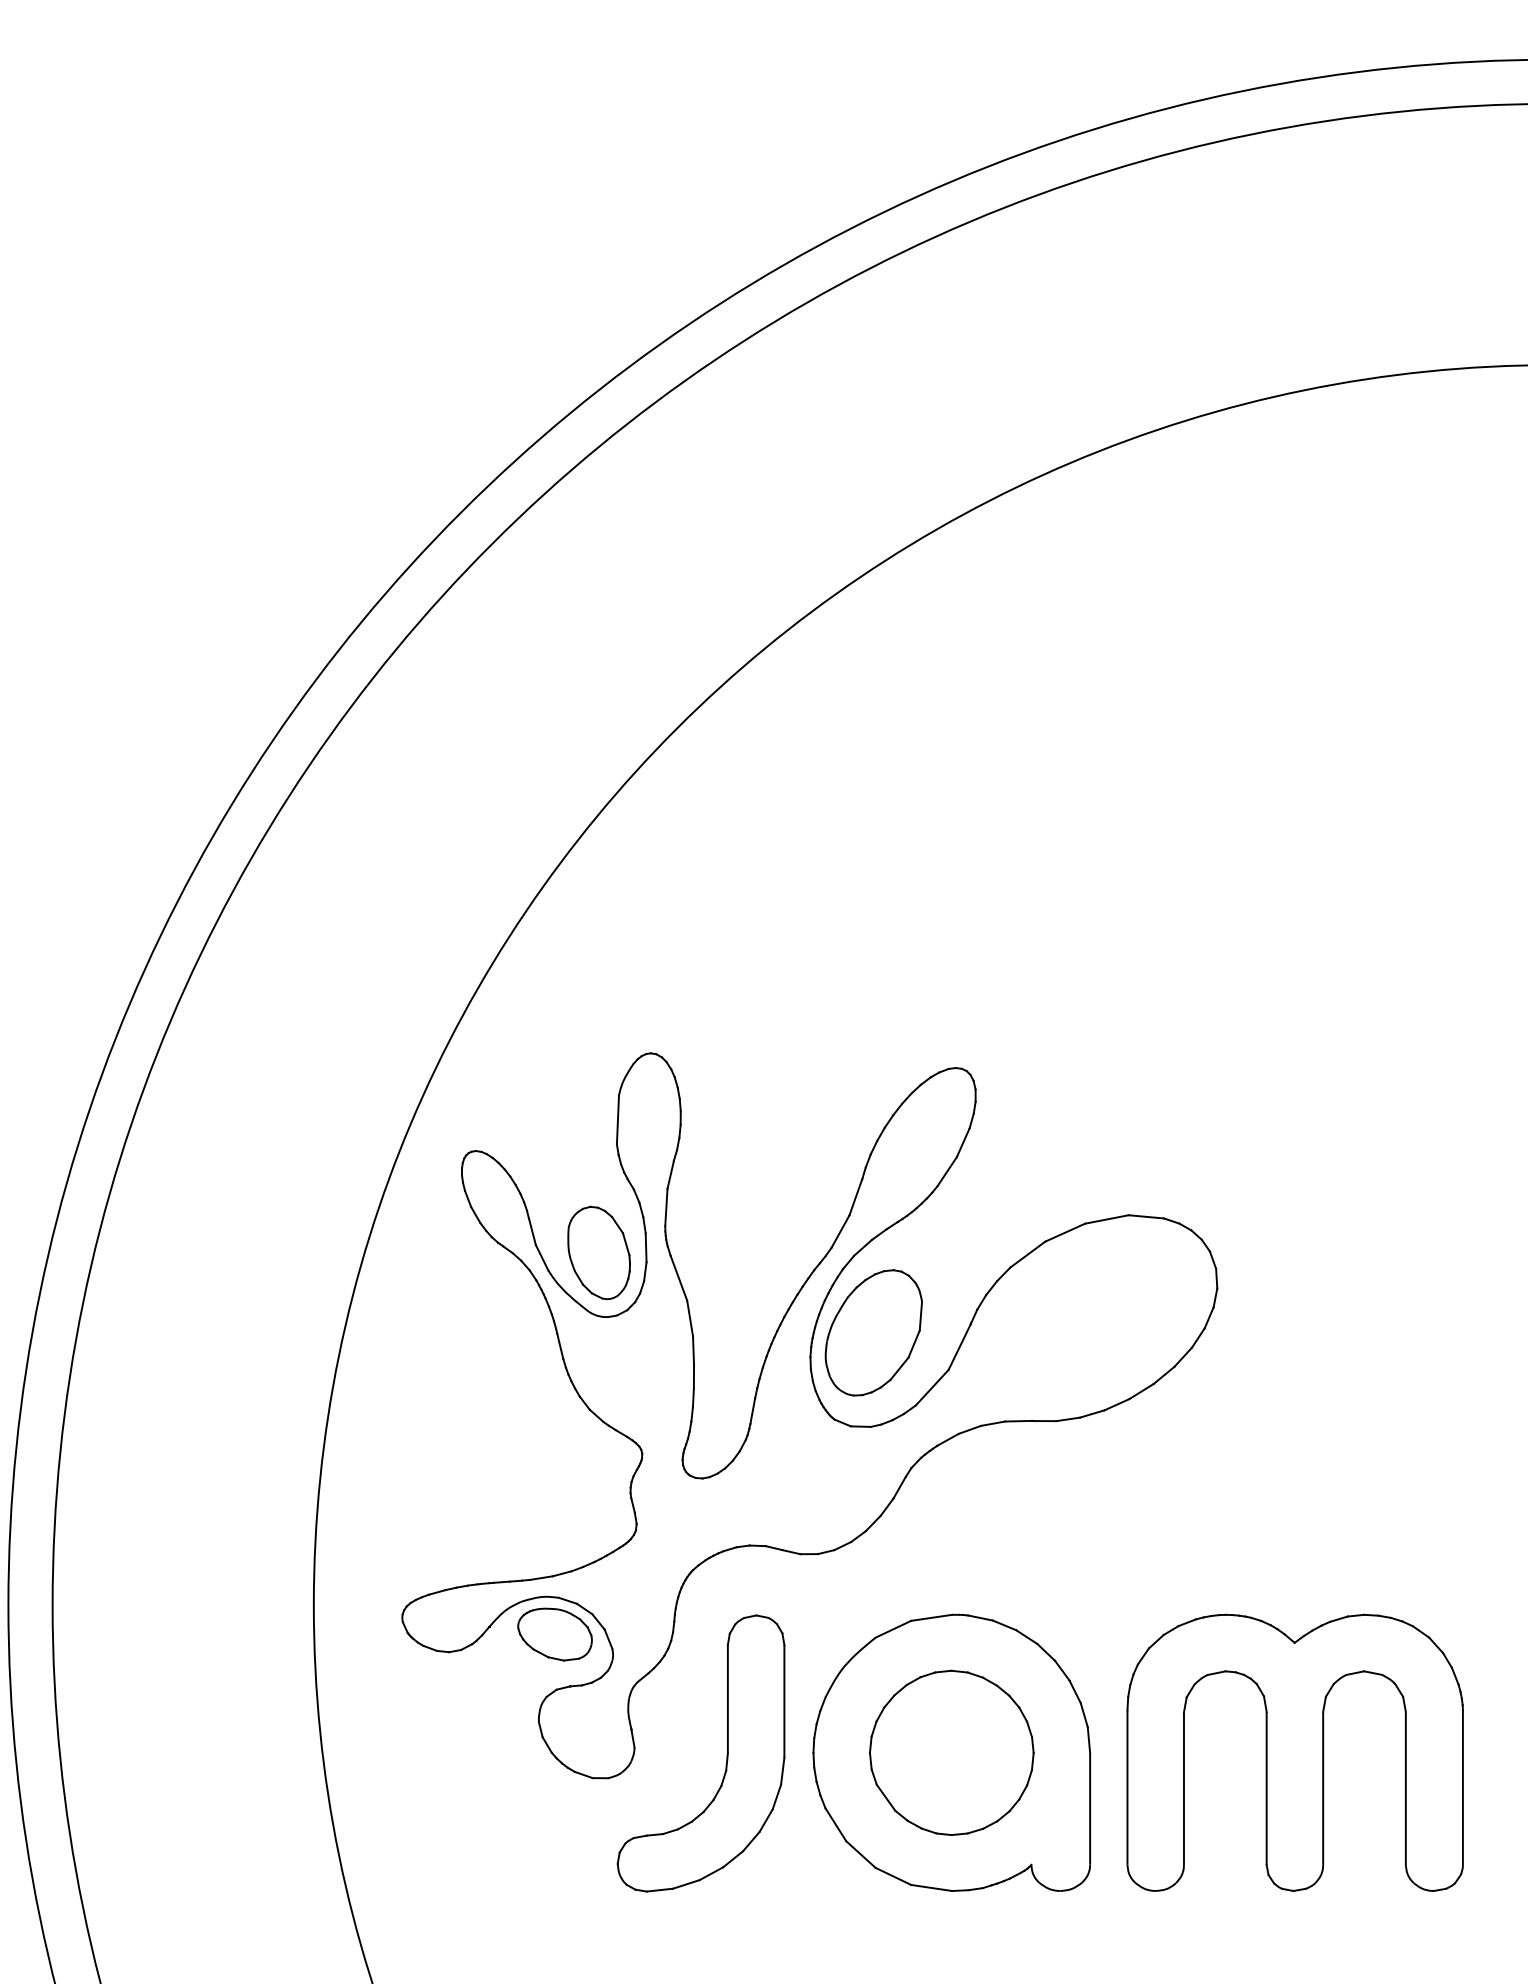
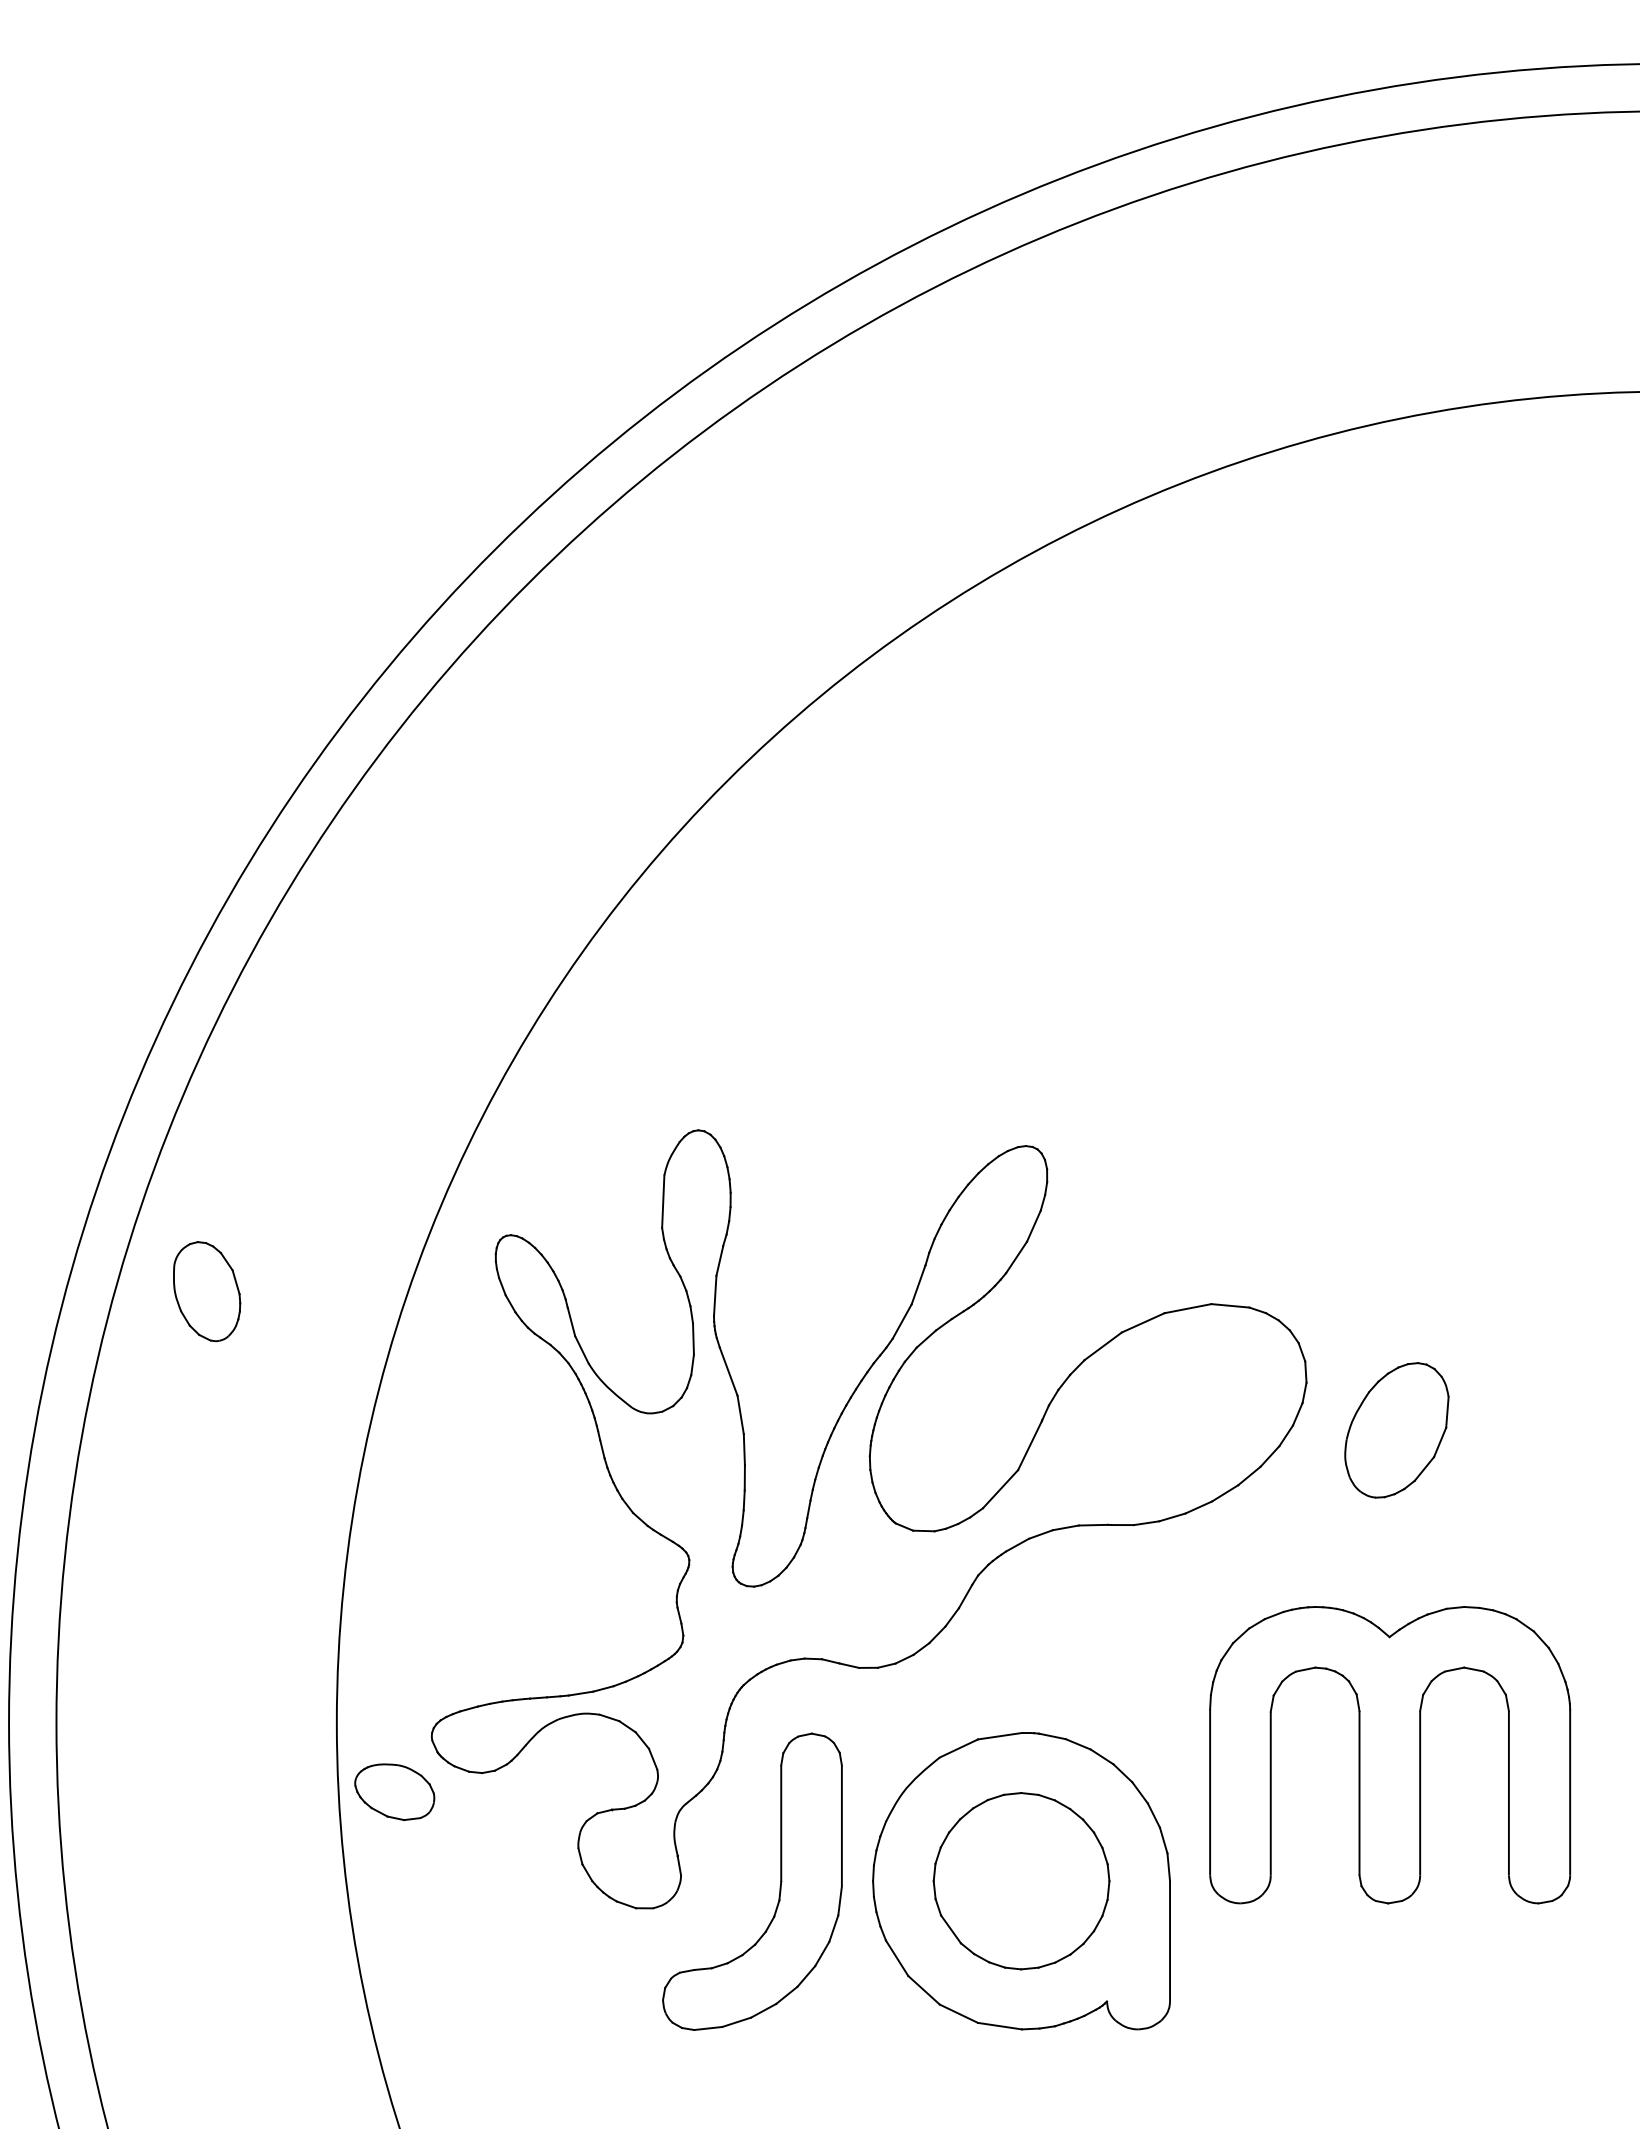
part: (599, 1252) -> (207, 1291), moved
part: (873, 1333) -> (1396, 1430), moved
part: (554, 1634) -> (394, 1792), moved
part: (1295, 1753) -> (1390, 1755), moved

